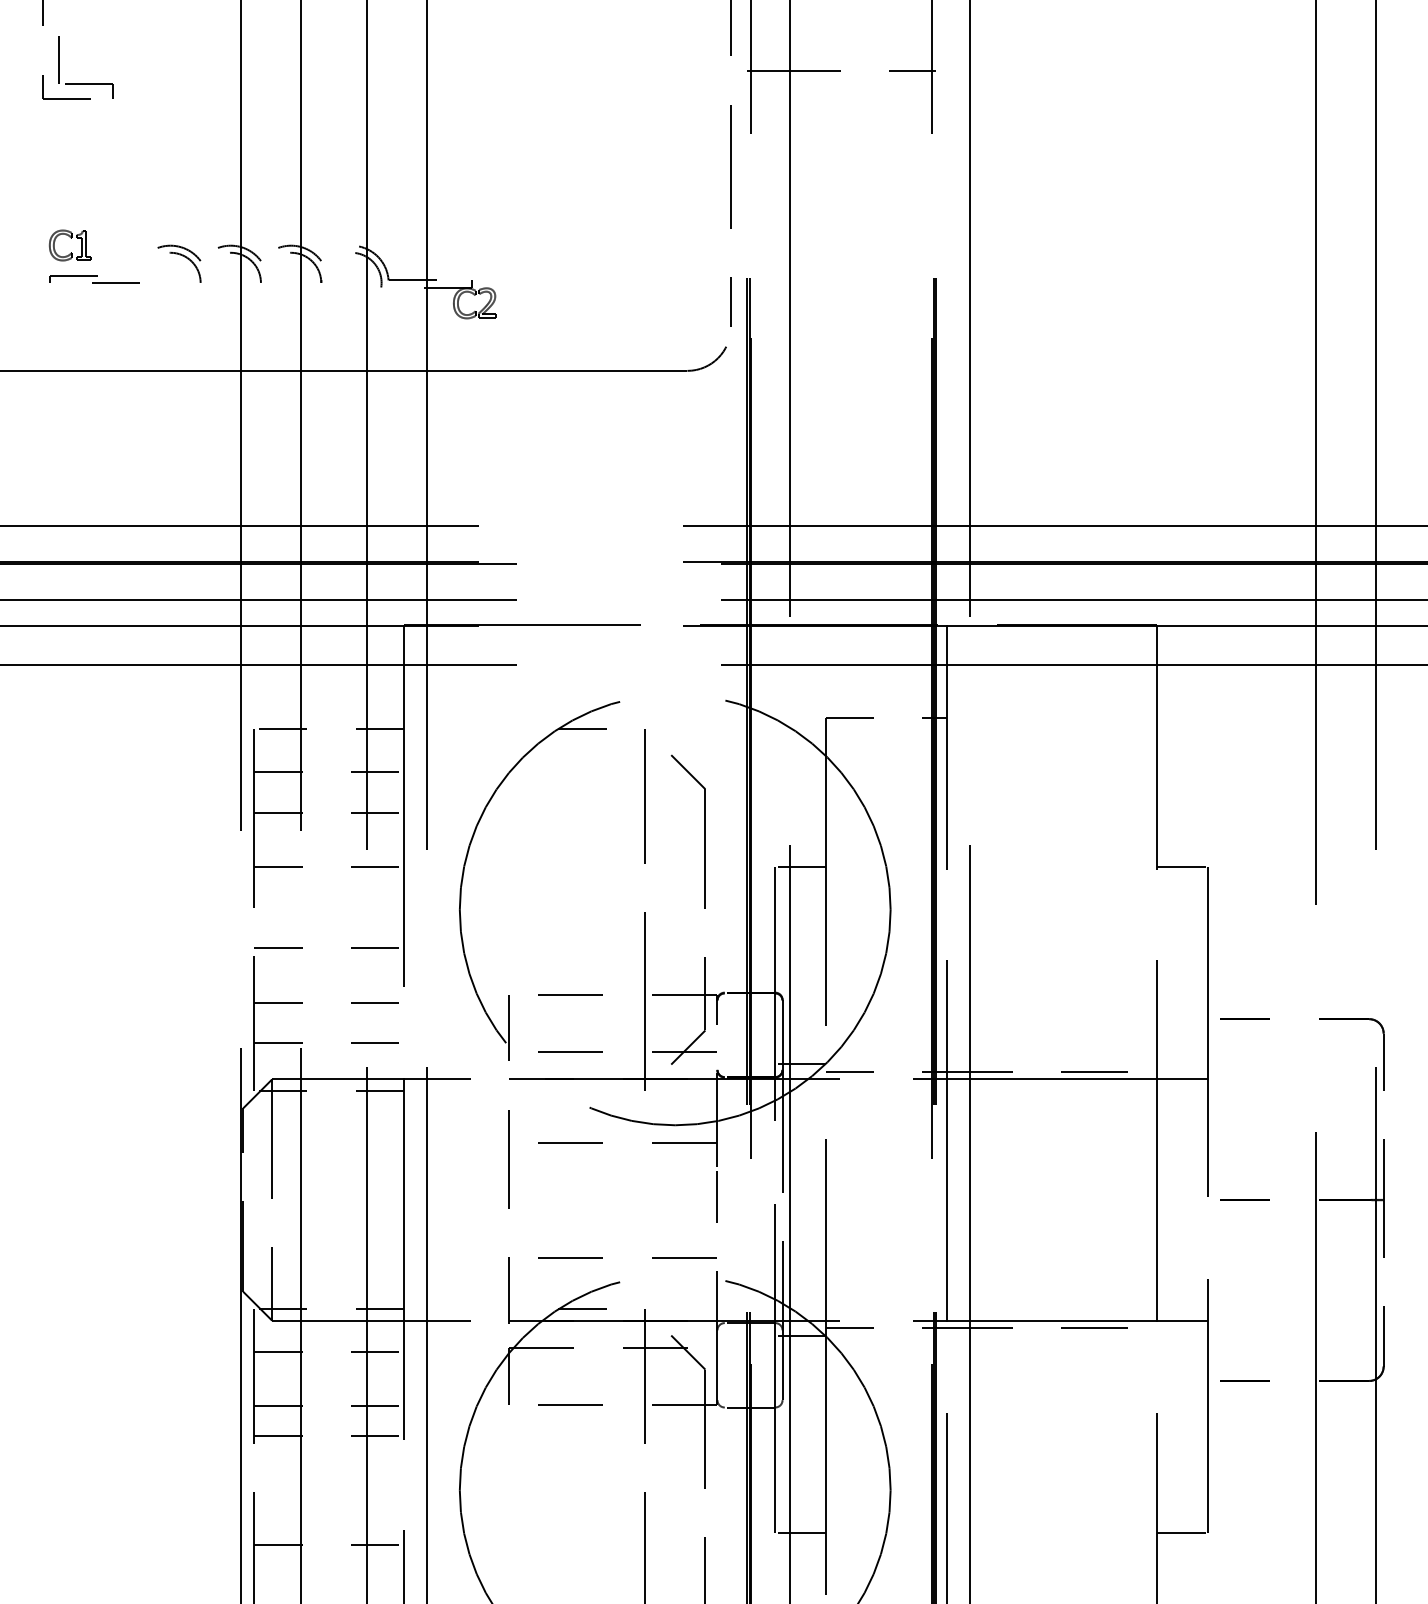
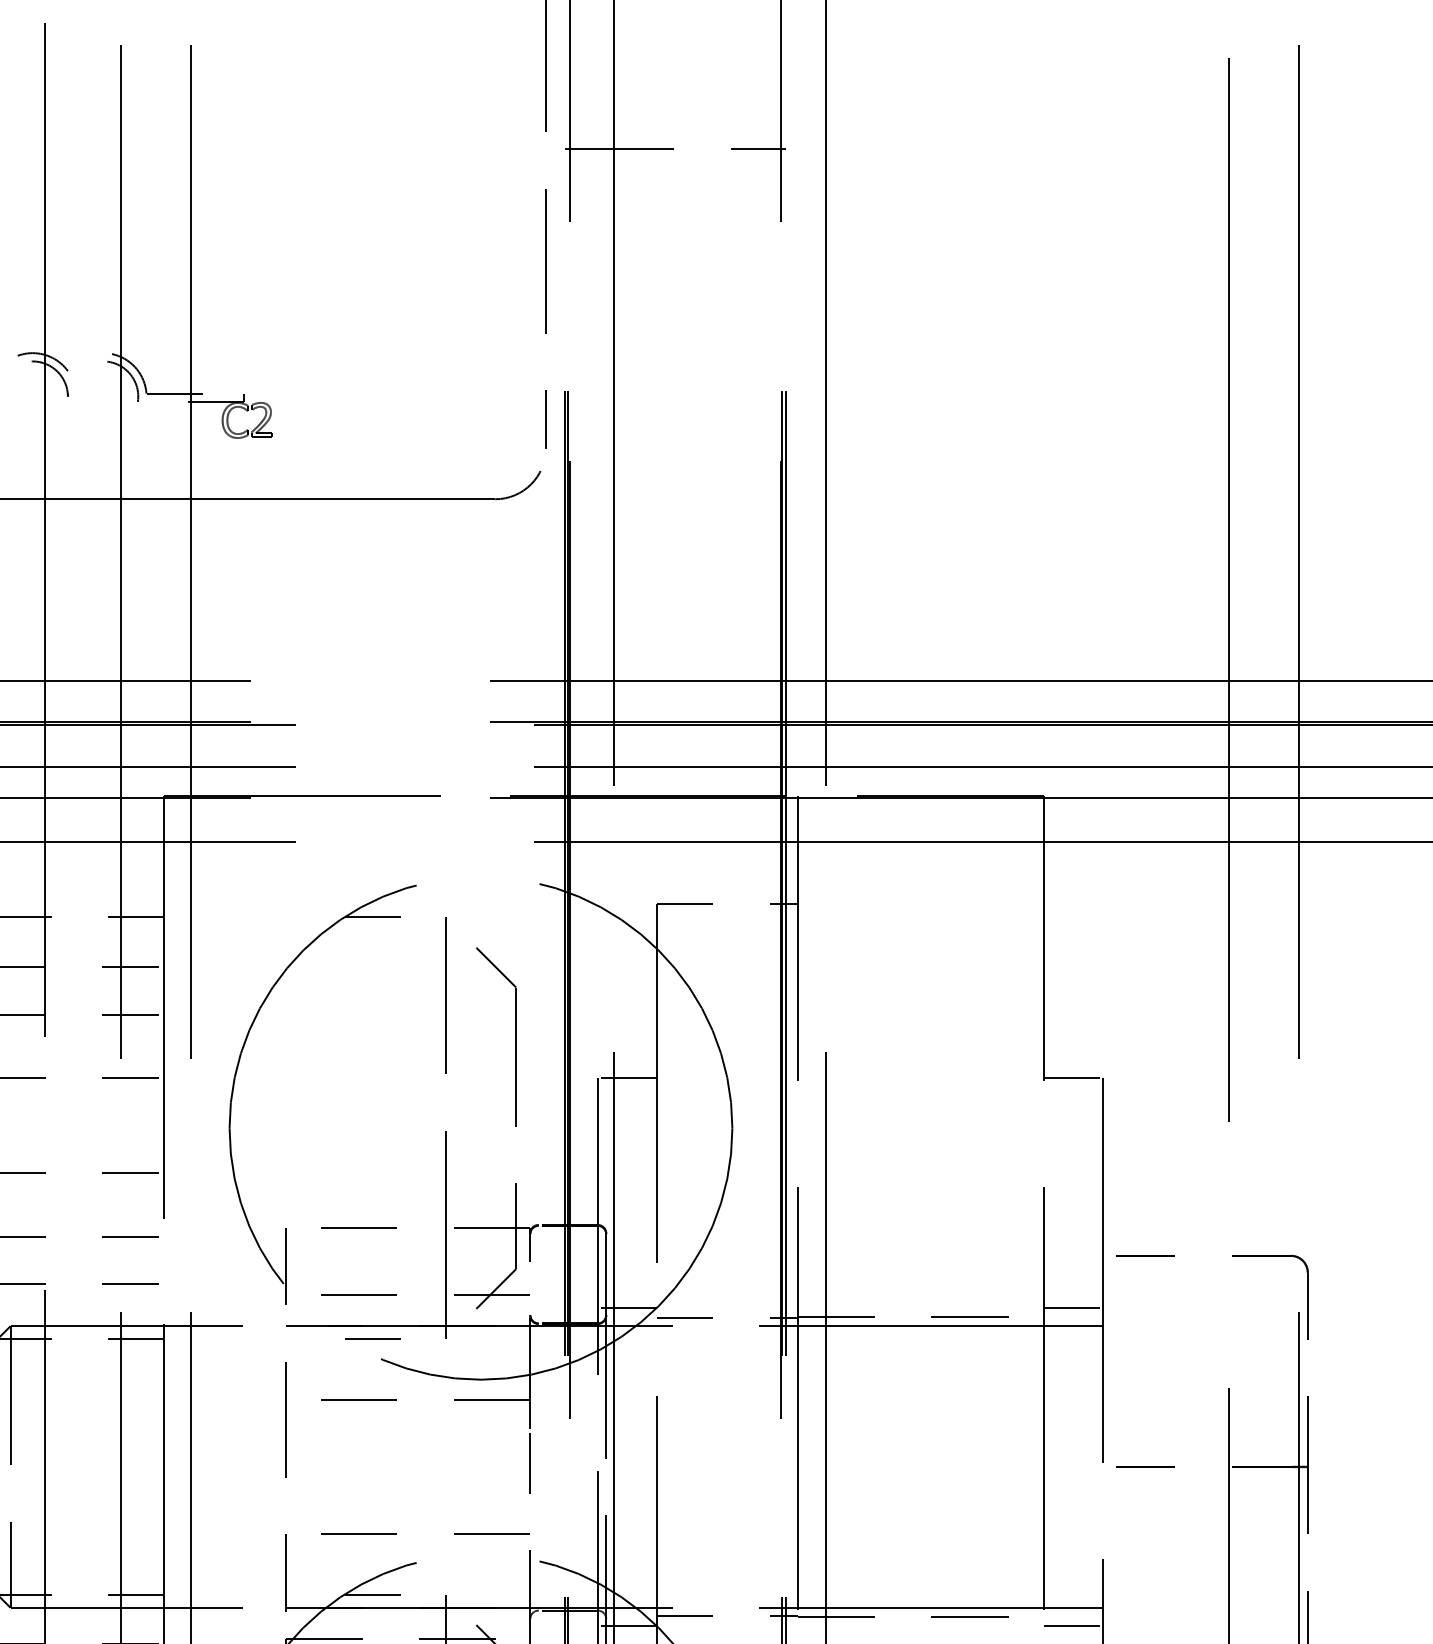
line: (1182, 1063) -> (1073, 1307), added
line: (582, 1090) -> (372, 1339), added
line: (1182, 1336) -> (1073, 1626), added

